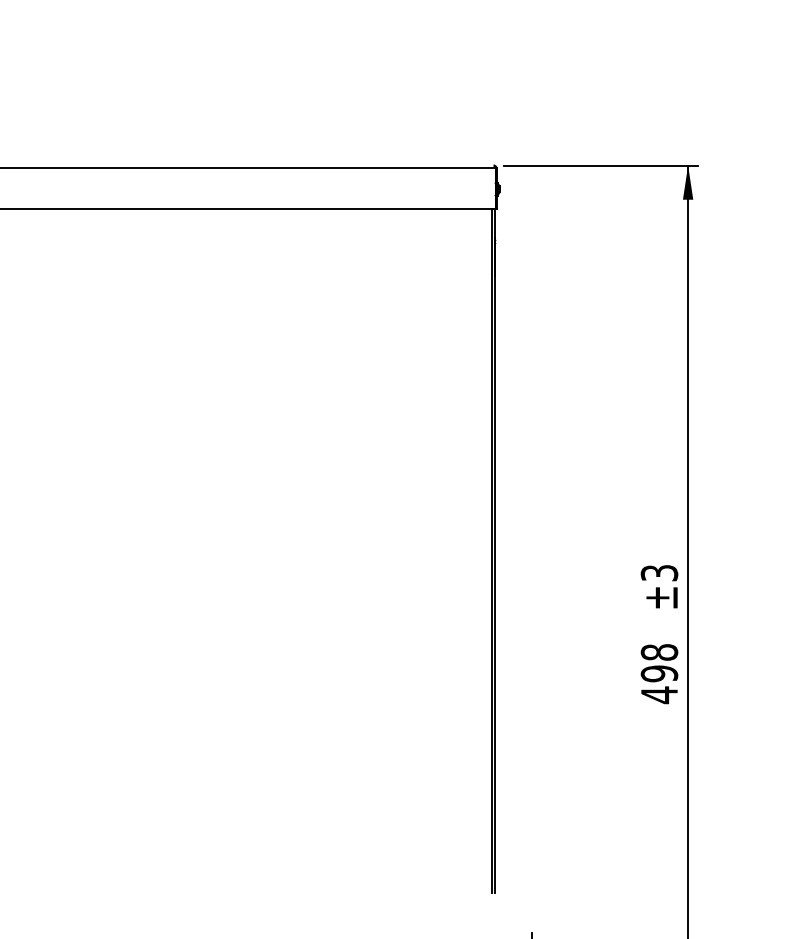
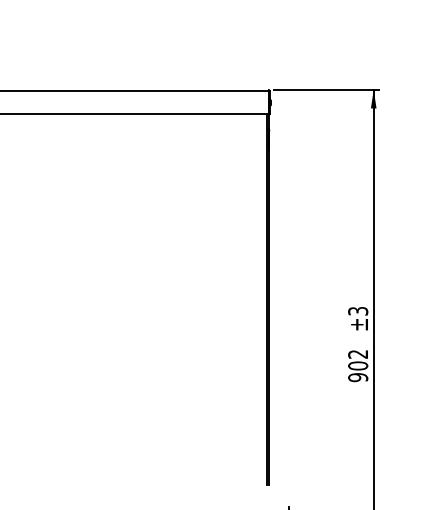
text: (660, 672) -> (358, 365), 498 -> 902

